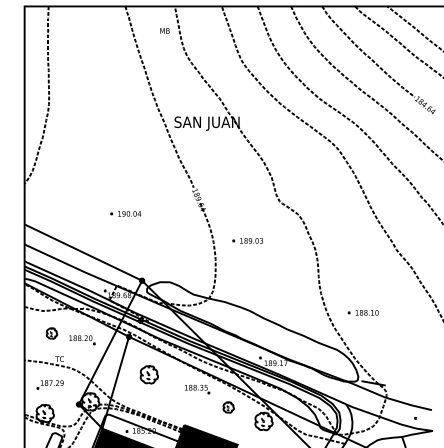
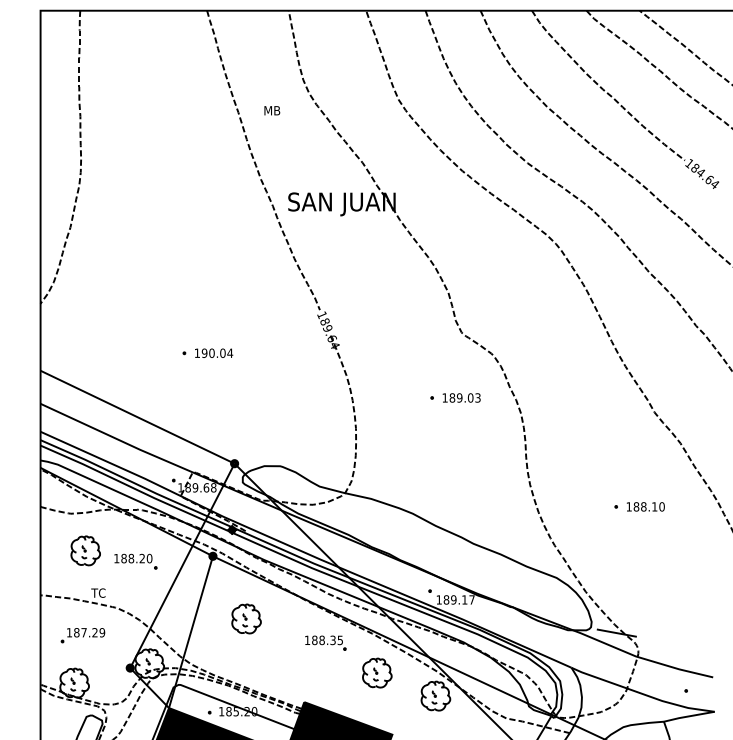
text: (164, 30) -> (271, 109), moved
part: (247, 240) -> (454, 397), moved
part: (362, 312) -> (638, 506), moved
part: (51, 333) -> (84, 550), size x1.67
part: (228, 407) -> (377, 673), size x1.67

